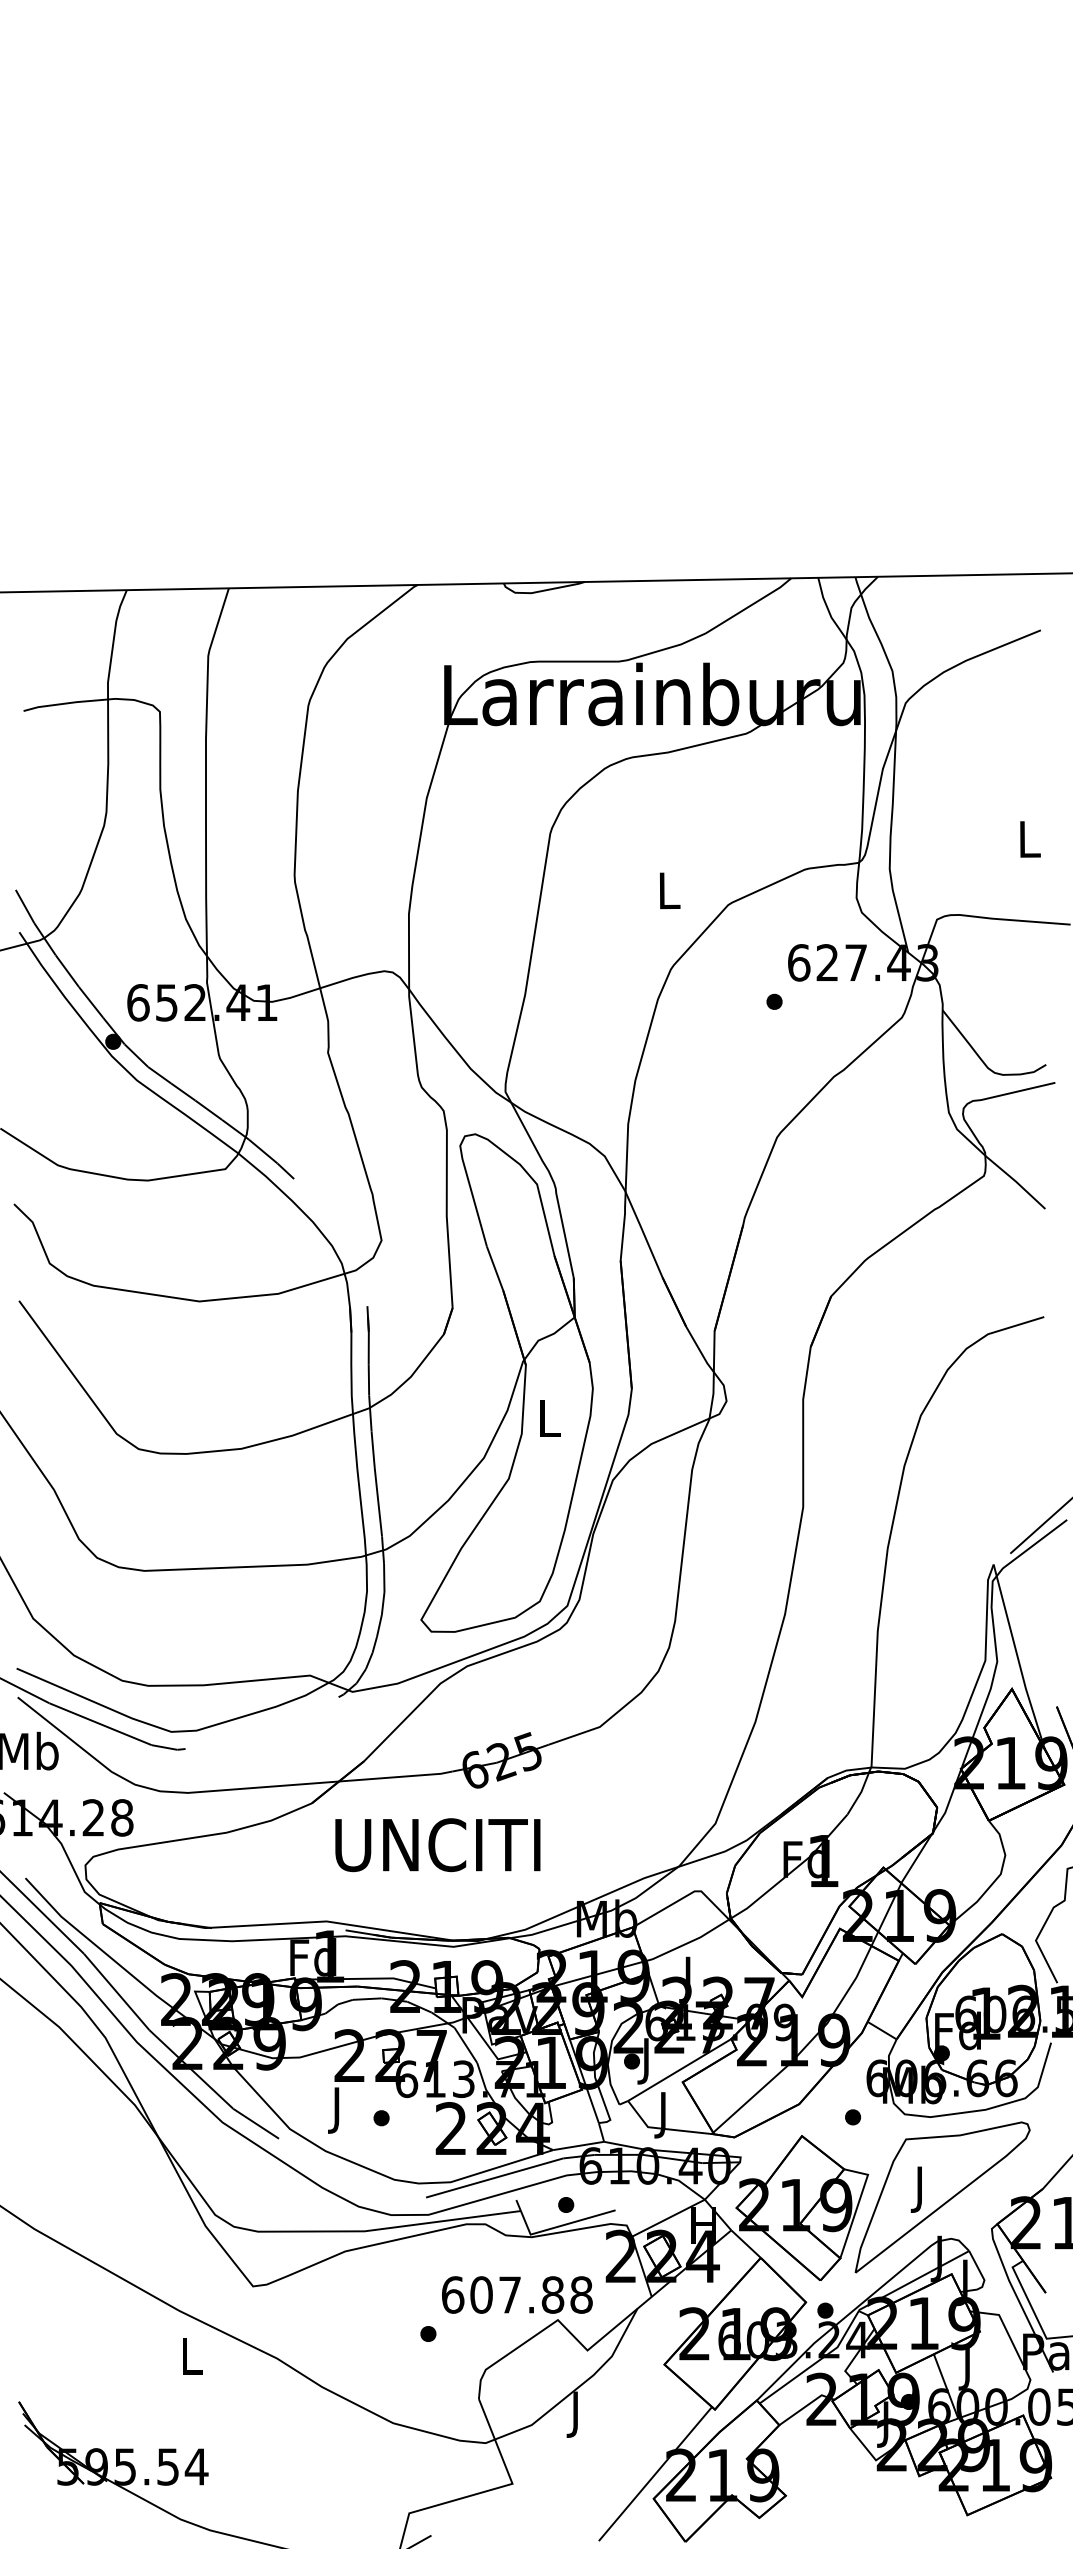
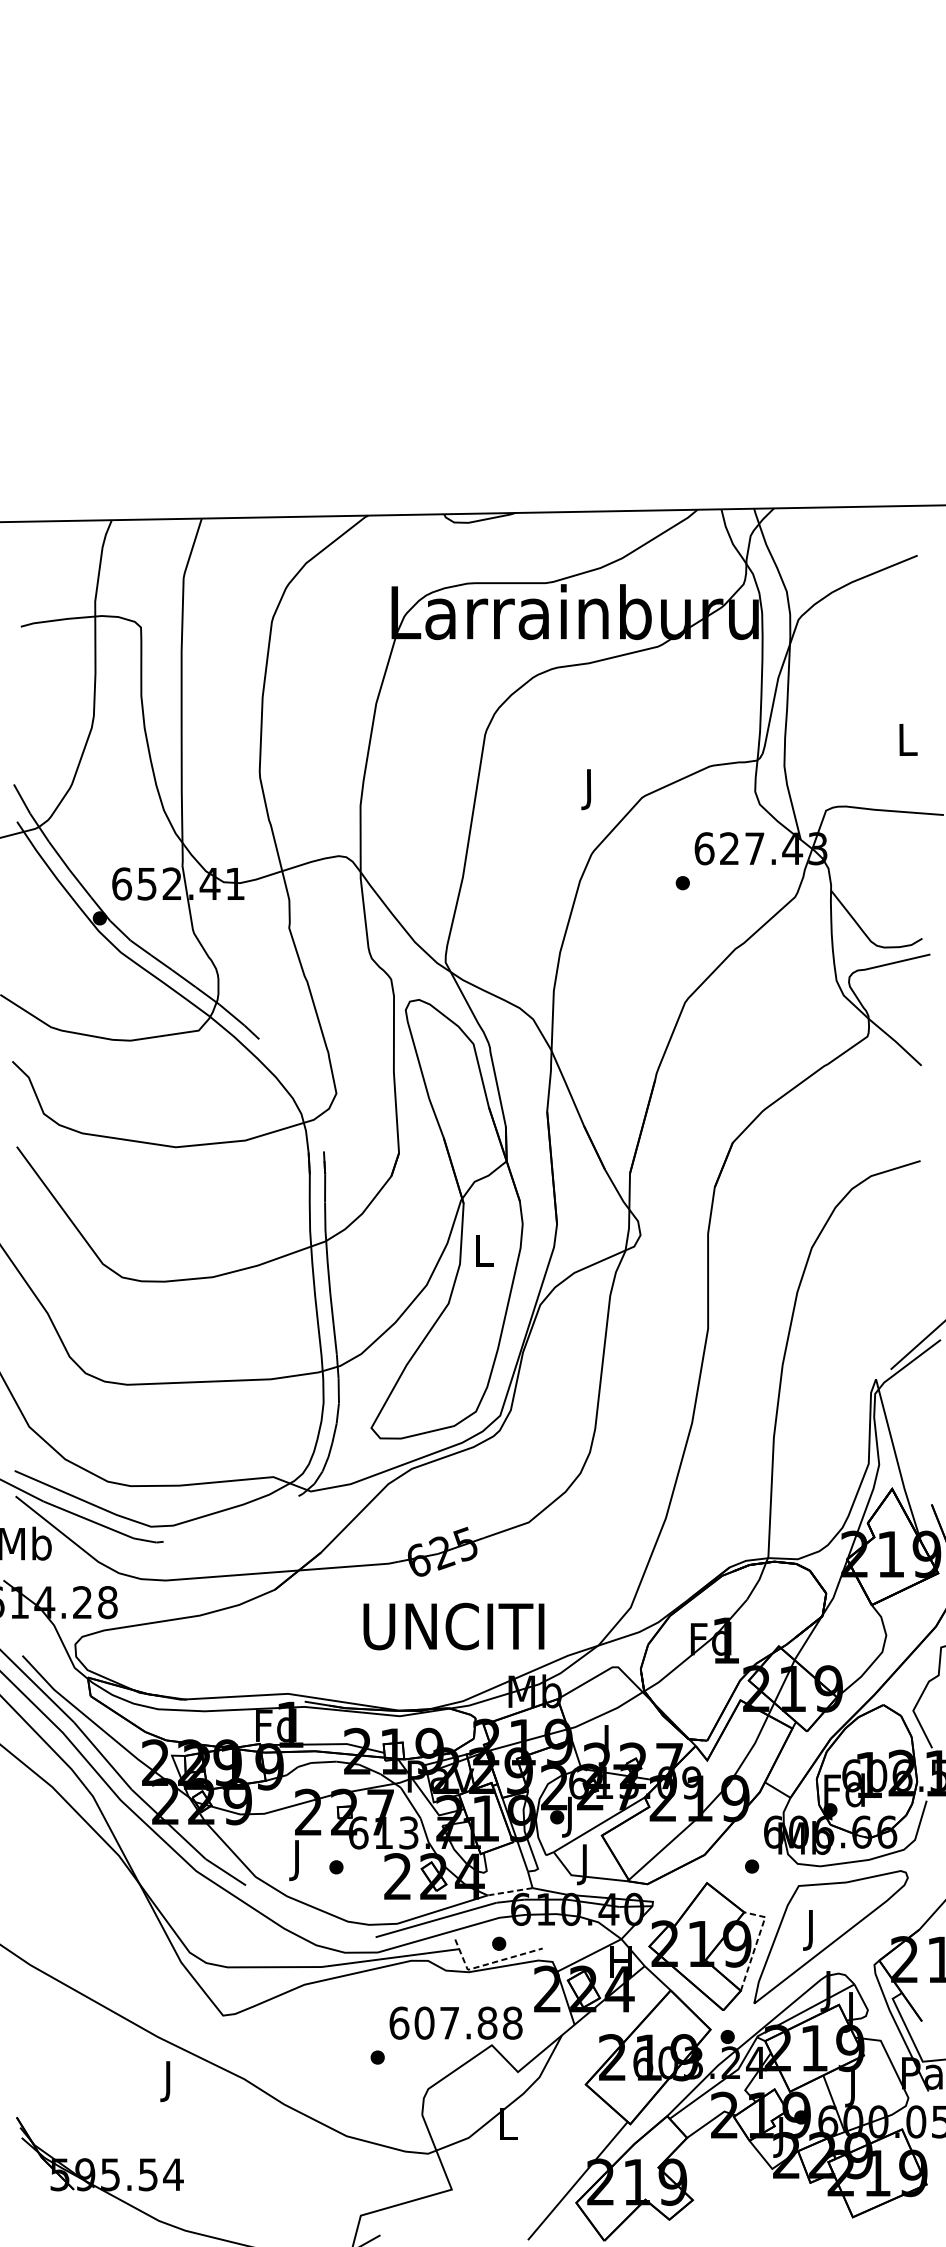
text: (669, 895) -> (590, 789), L -> J
text: (437, 1845) -> (453, 1626), moved
line: (577, 2146) -> (509, 1892), solid -> dashed
line: (858, 2203) -> (756, 1942), solid -> dashed
line: (554, 2227) -> (488, 1963), solid -> dashed
text: (191, 2361) -> (168, 2081), L -> J
text: (576, 2414) -> (508, 2128), J -> L

